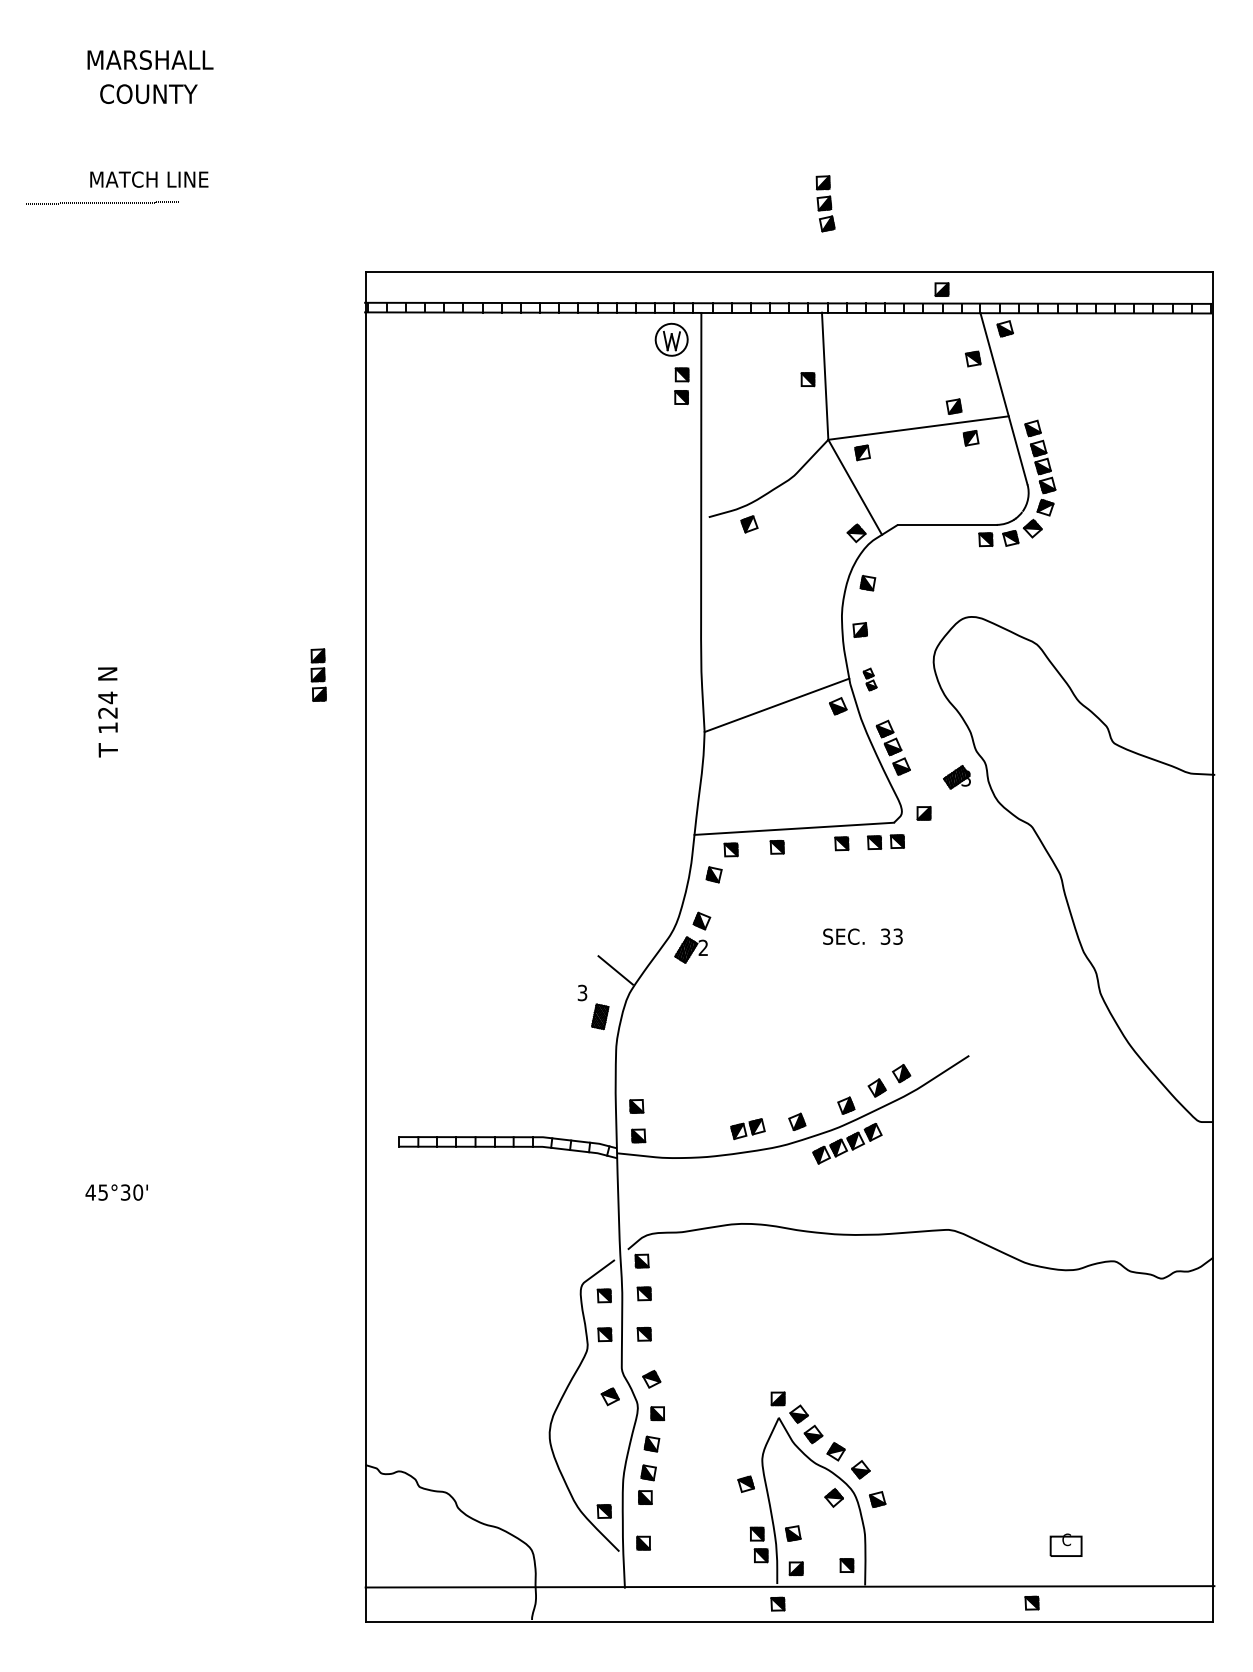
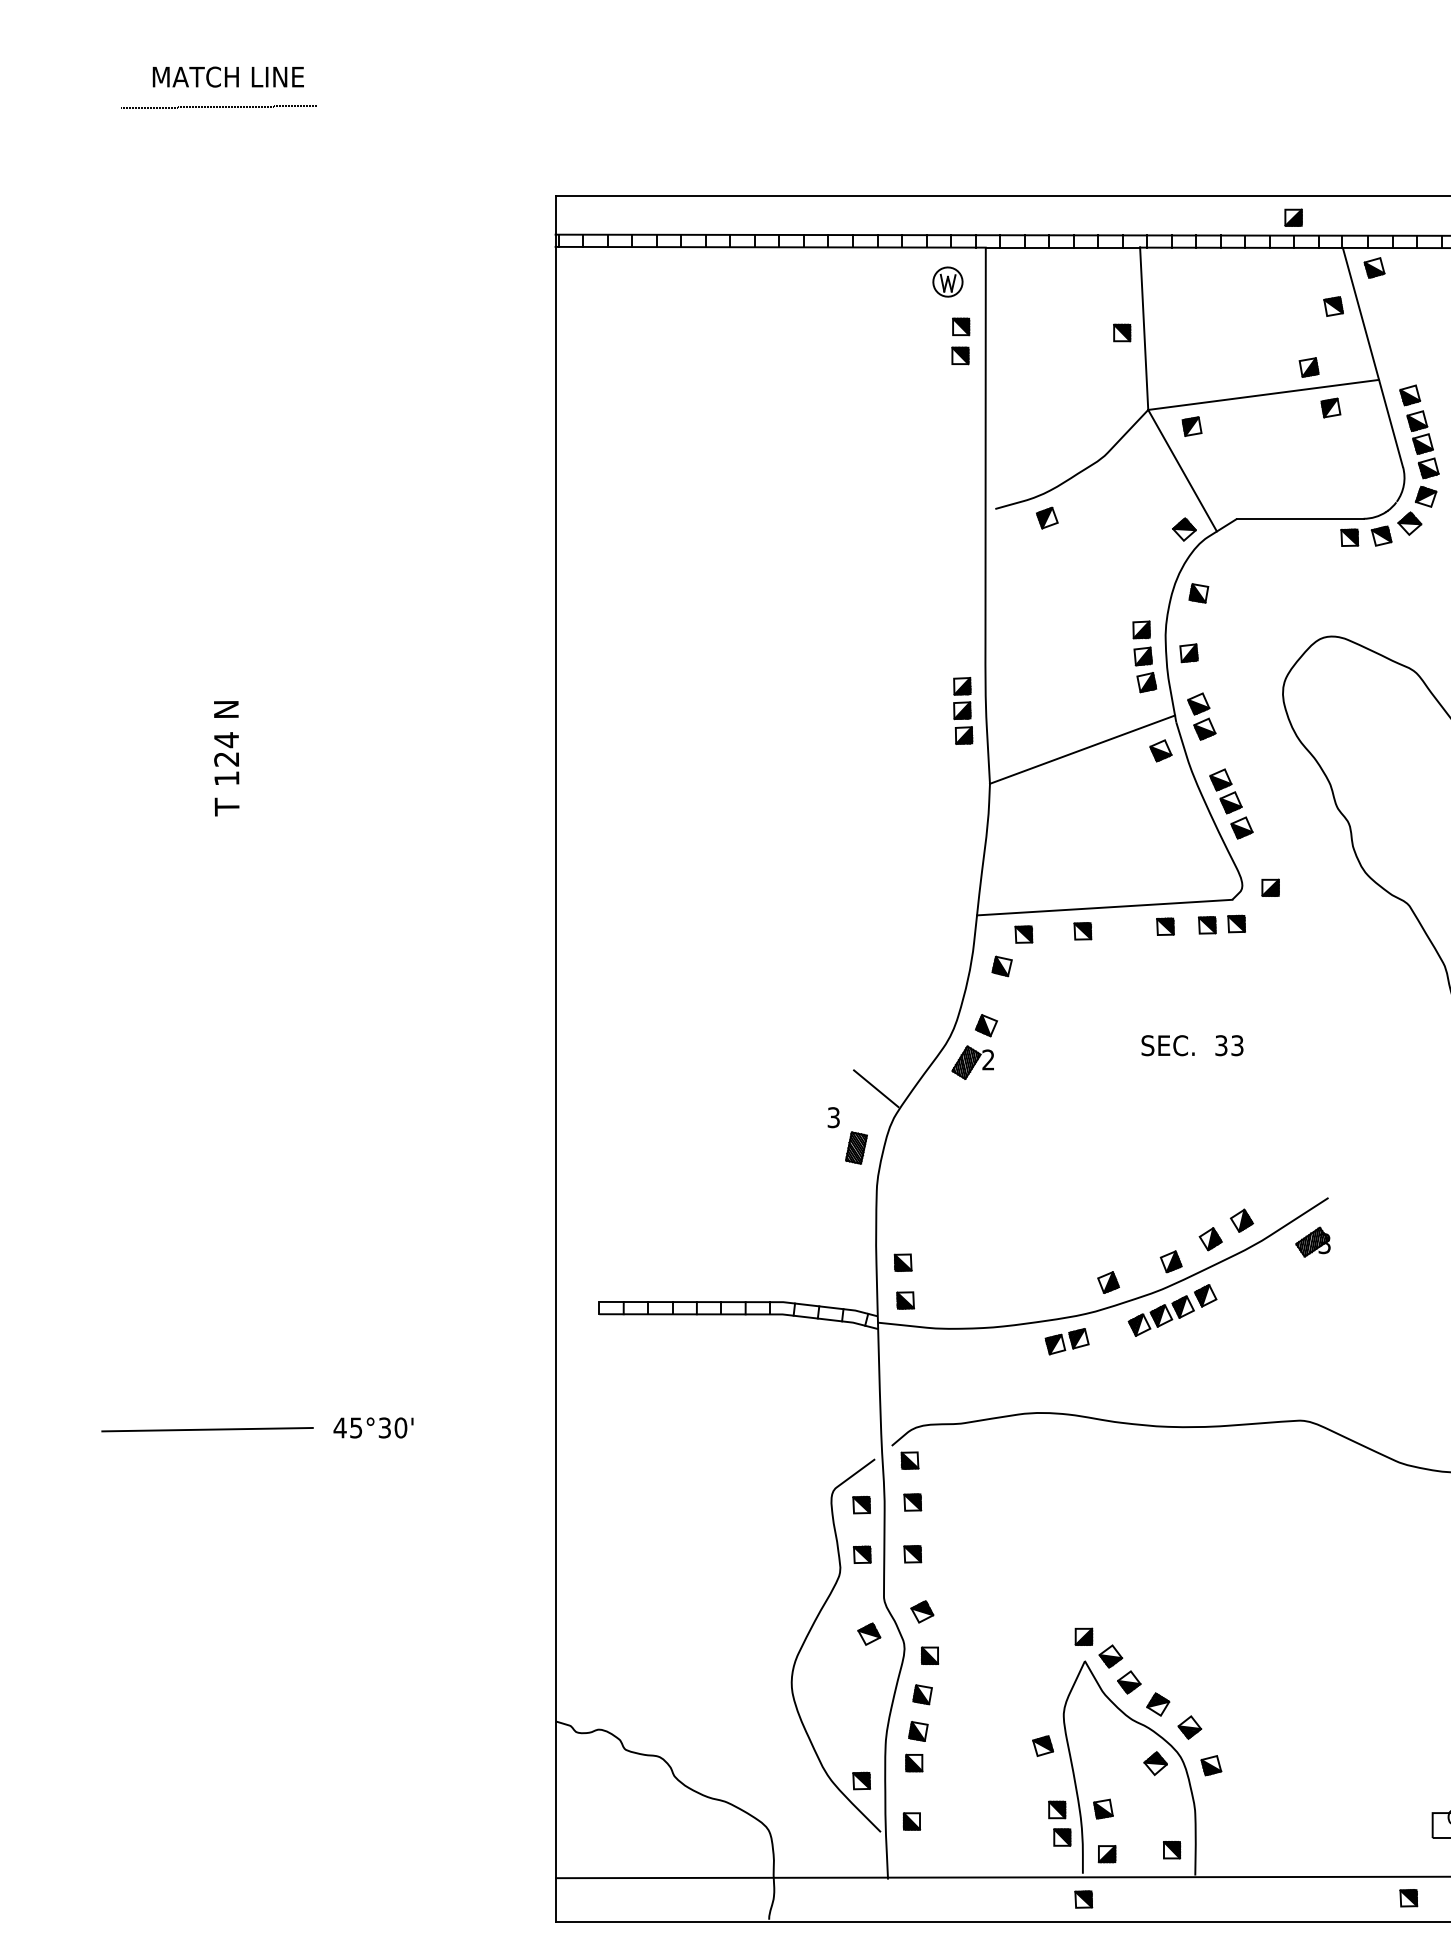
text: (149, 179) -> (228, 76), moved
part: (825, 203) -> (1144, 656), moved
part: (671, 339) -> (947, 281), size x0.71
part: (318, 674) -> (962, 710), moved
part: (869, 679) -> (1200, 716), size x1.67
part: (956, 777) -> (1312, 1242), moved
part: (747, 1129) -> (1066, 1342), moved
text: (116, 1192) -> (373, 1427), moved
line: (92, 1236) -> (206, 1429), added

